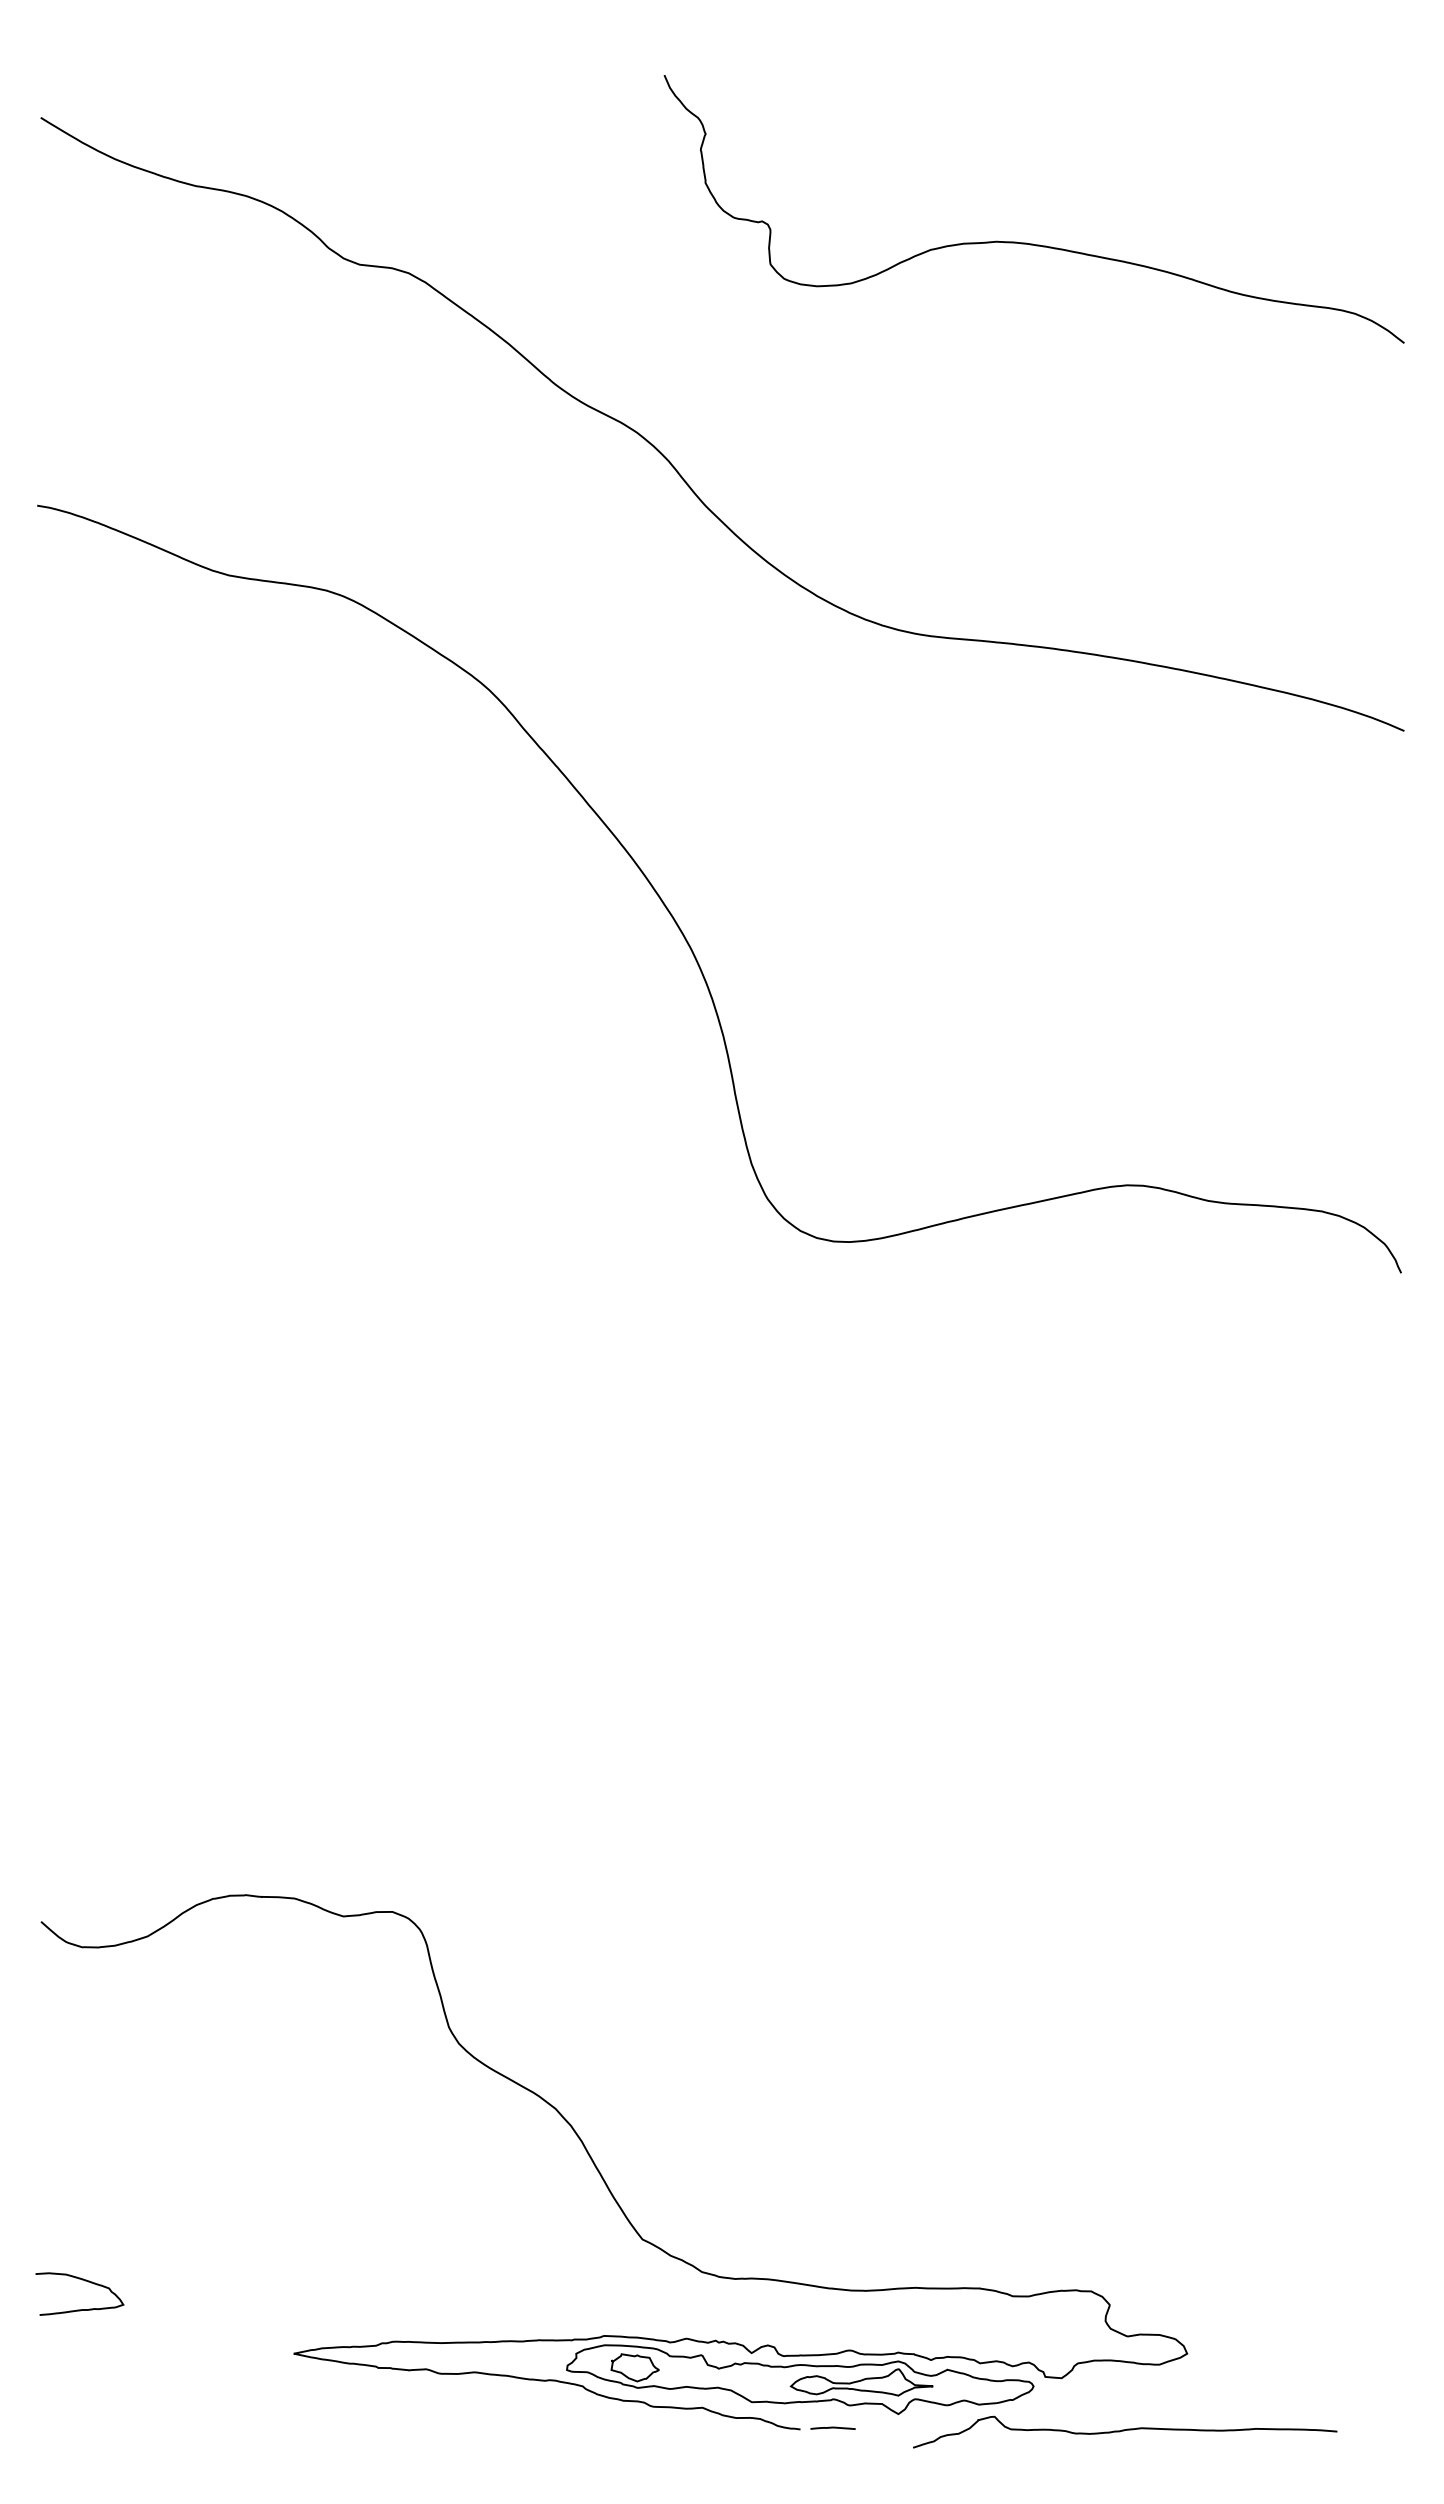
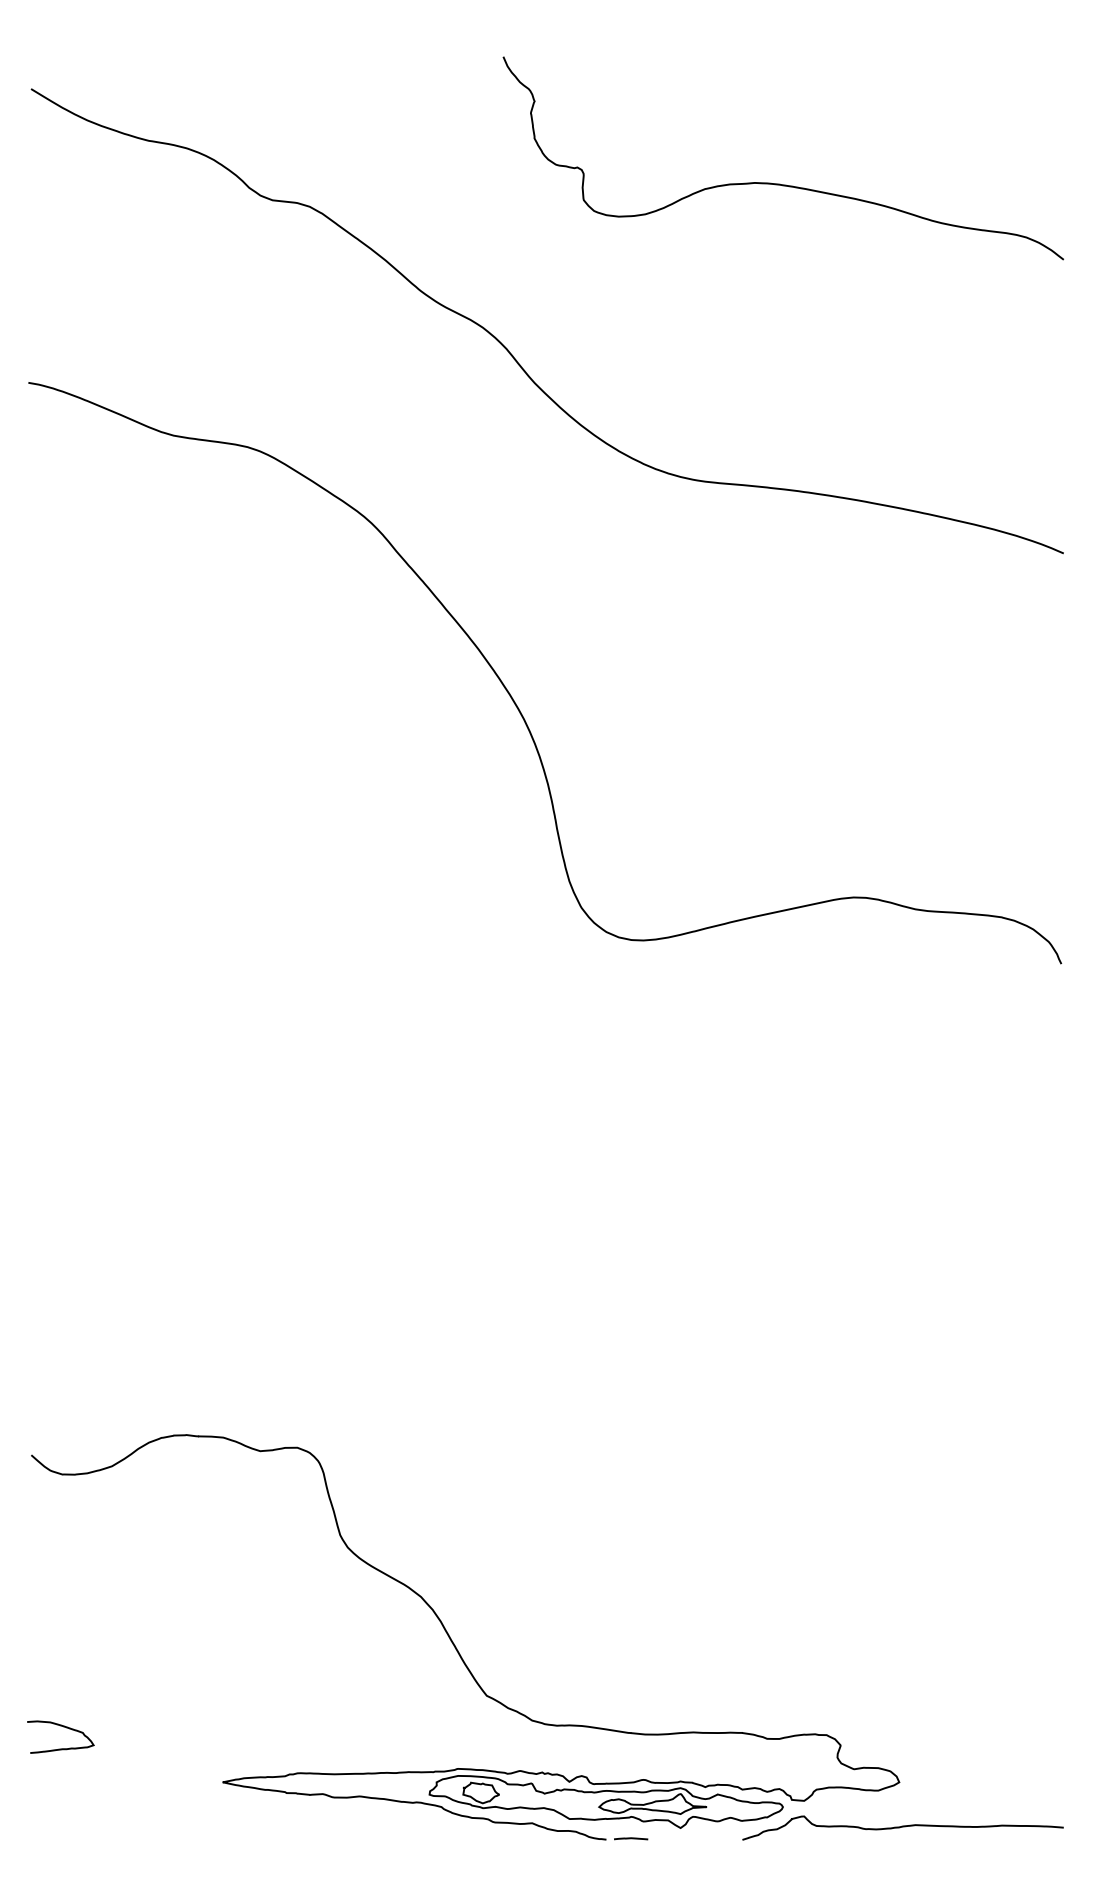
curve: (1125, 2430) -> (903, 1826), moved

